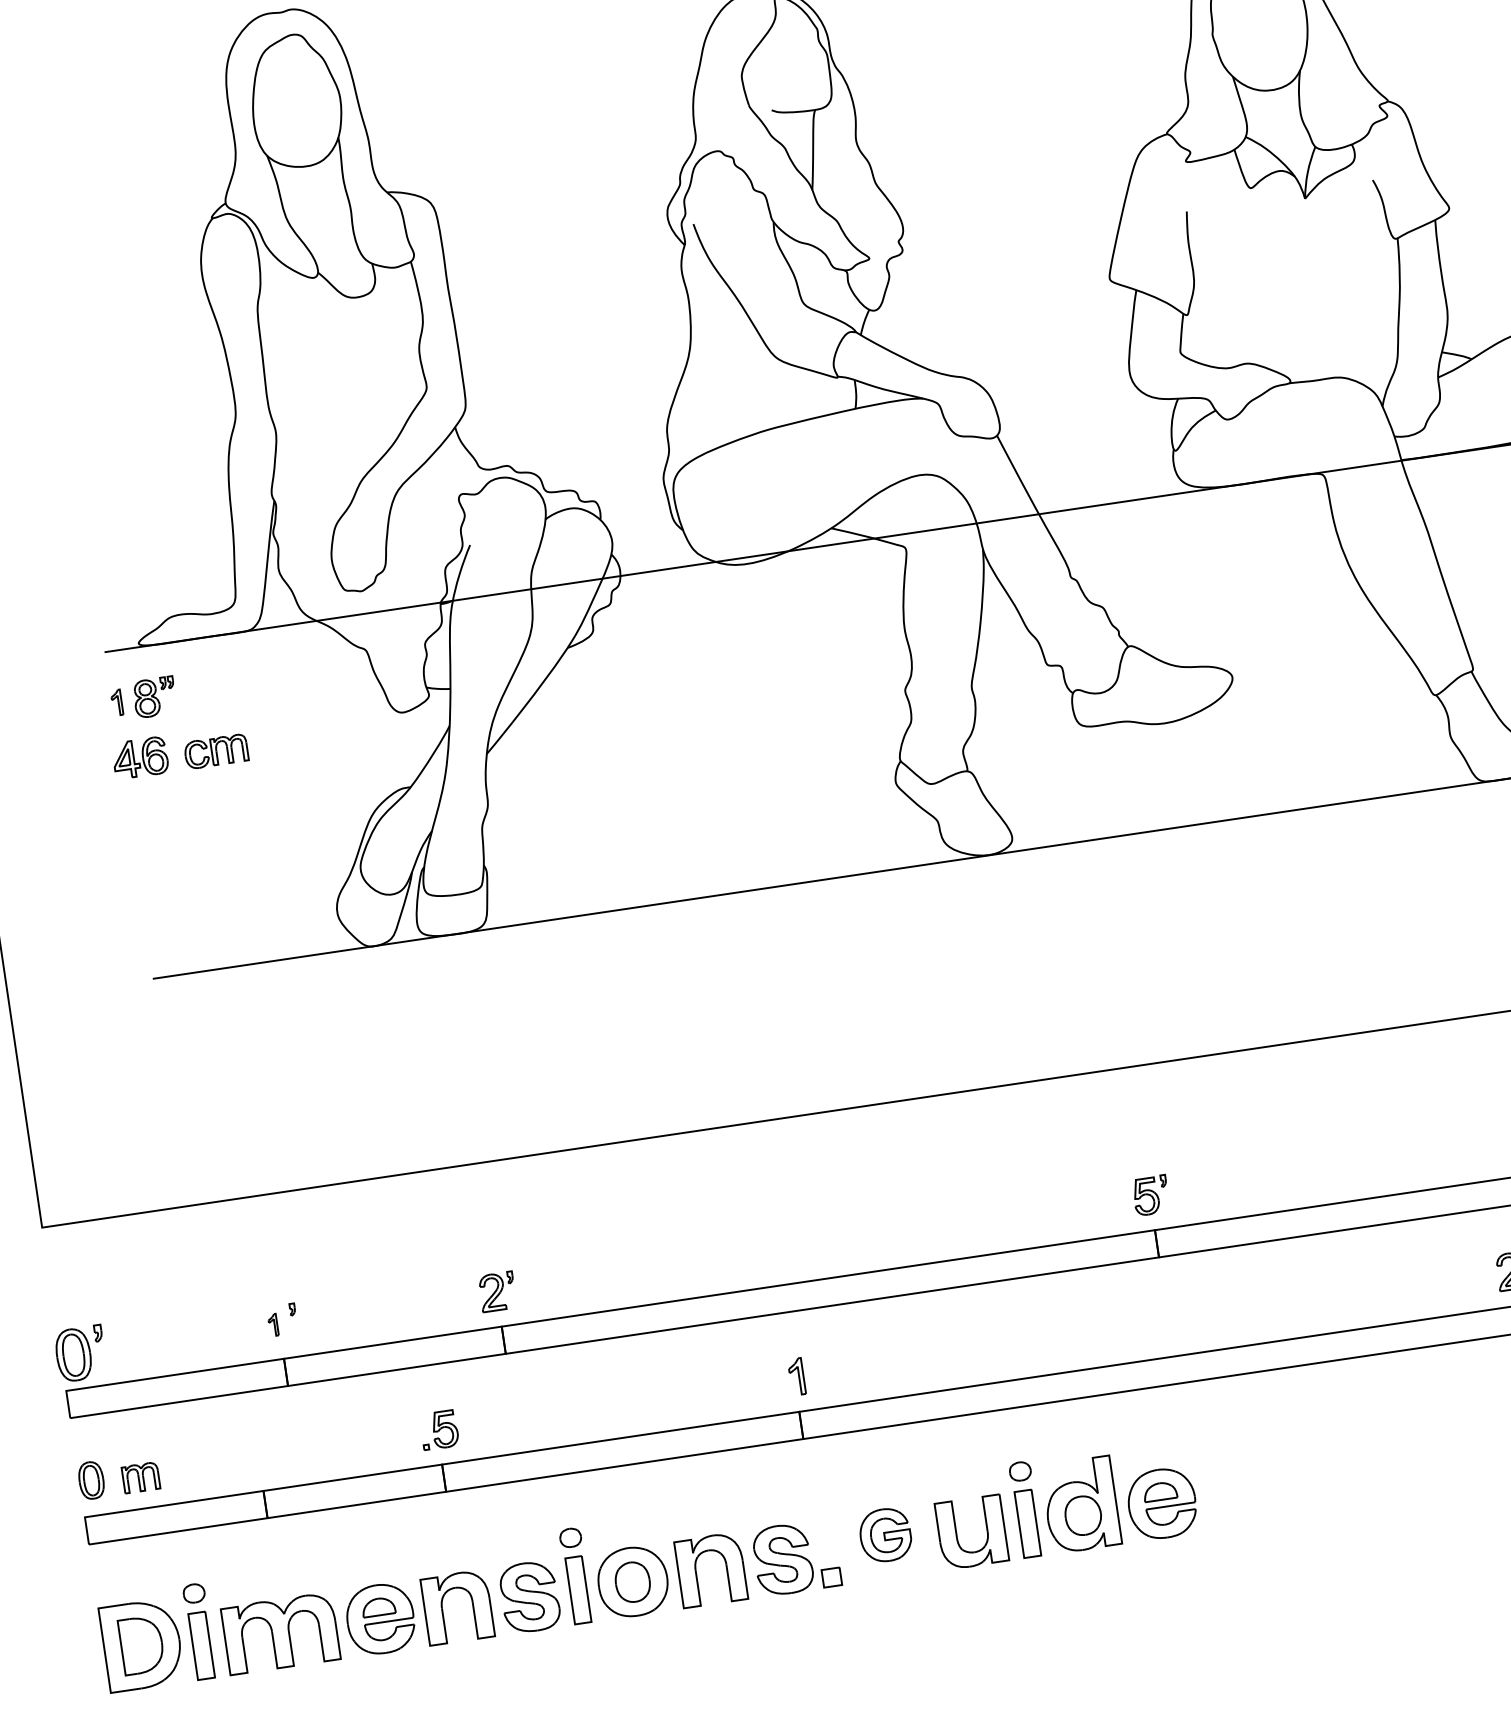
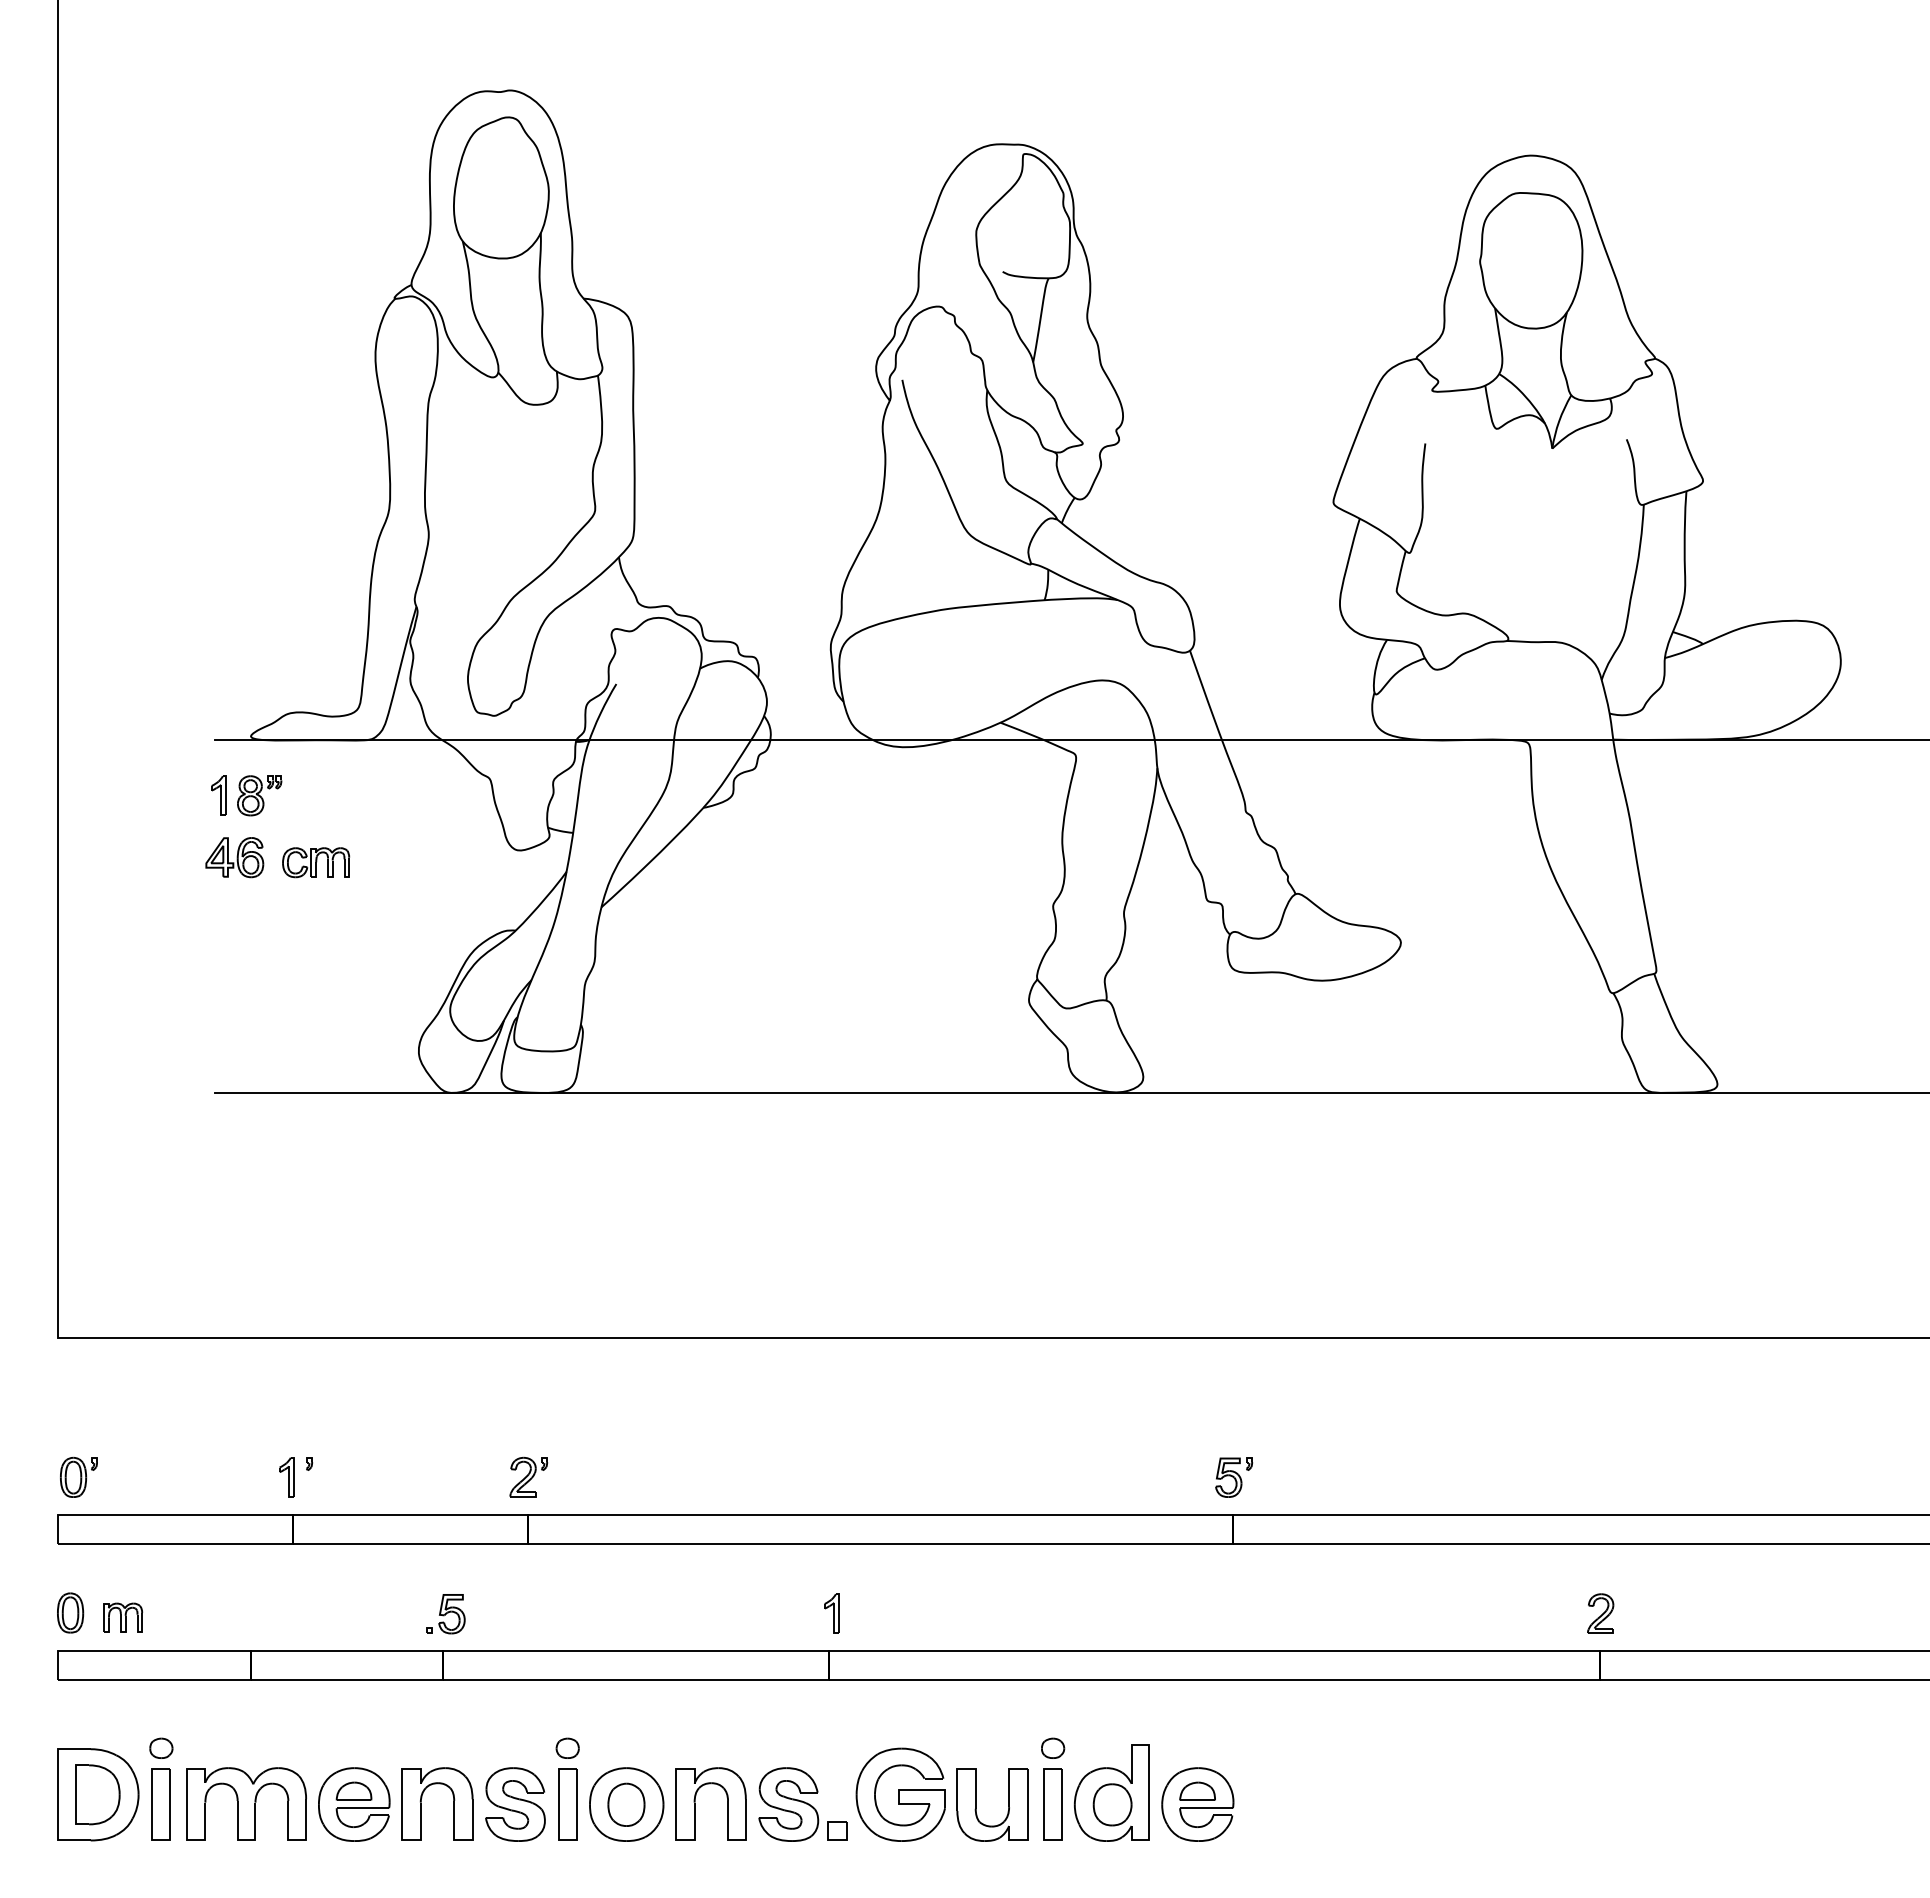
part: (116, 702) -> (218, 795), size x1.43
part: (273, 1325) -> (286, 1477), size x1.67
part: (80, 1352) -> (78, 1476), size x0.71
part: (885, 1535) -> (900, 1794), size x1.67

